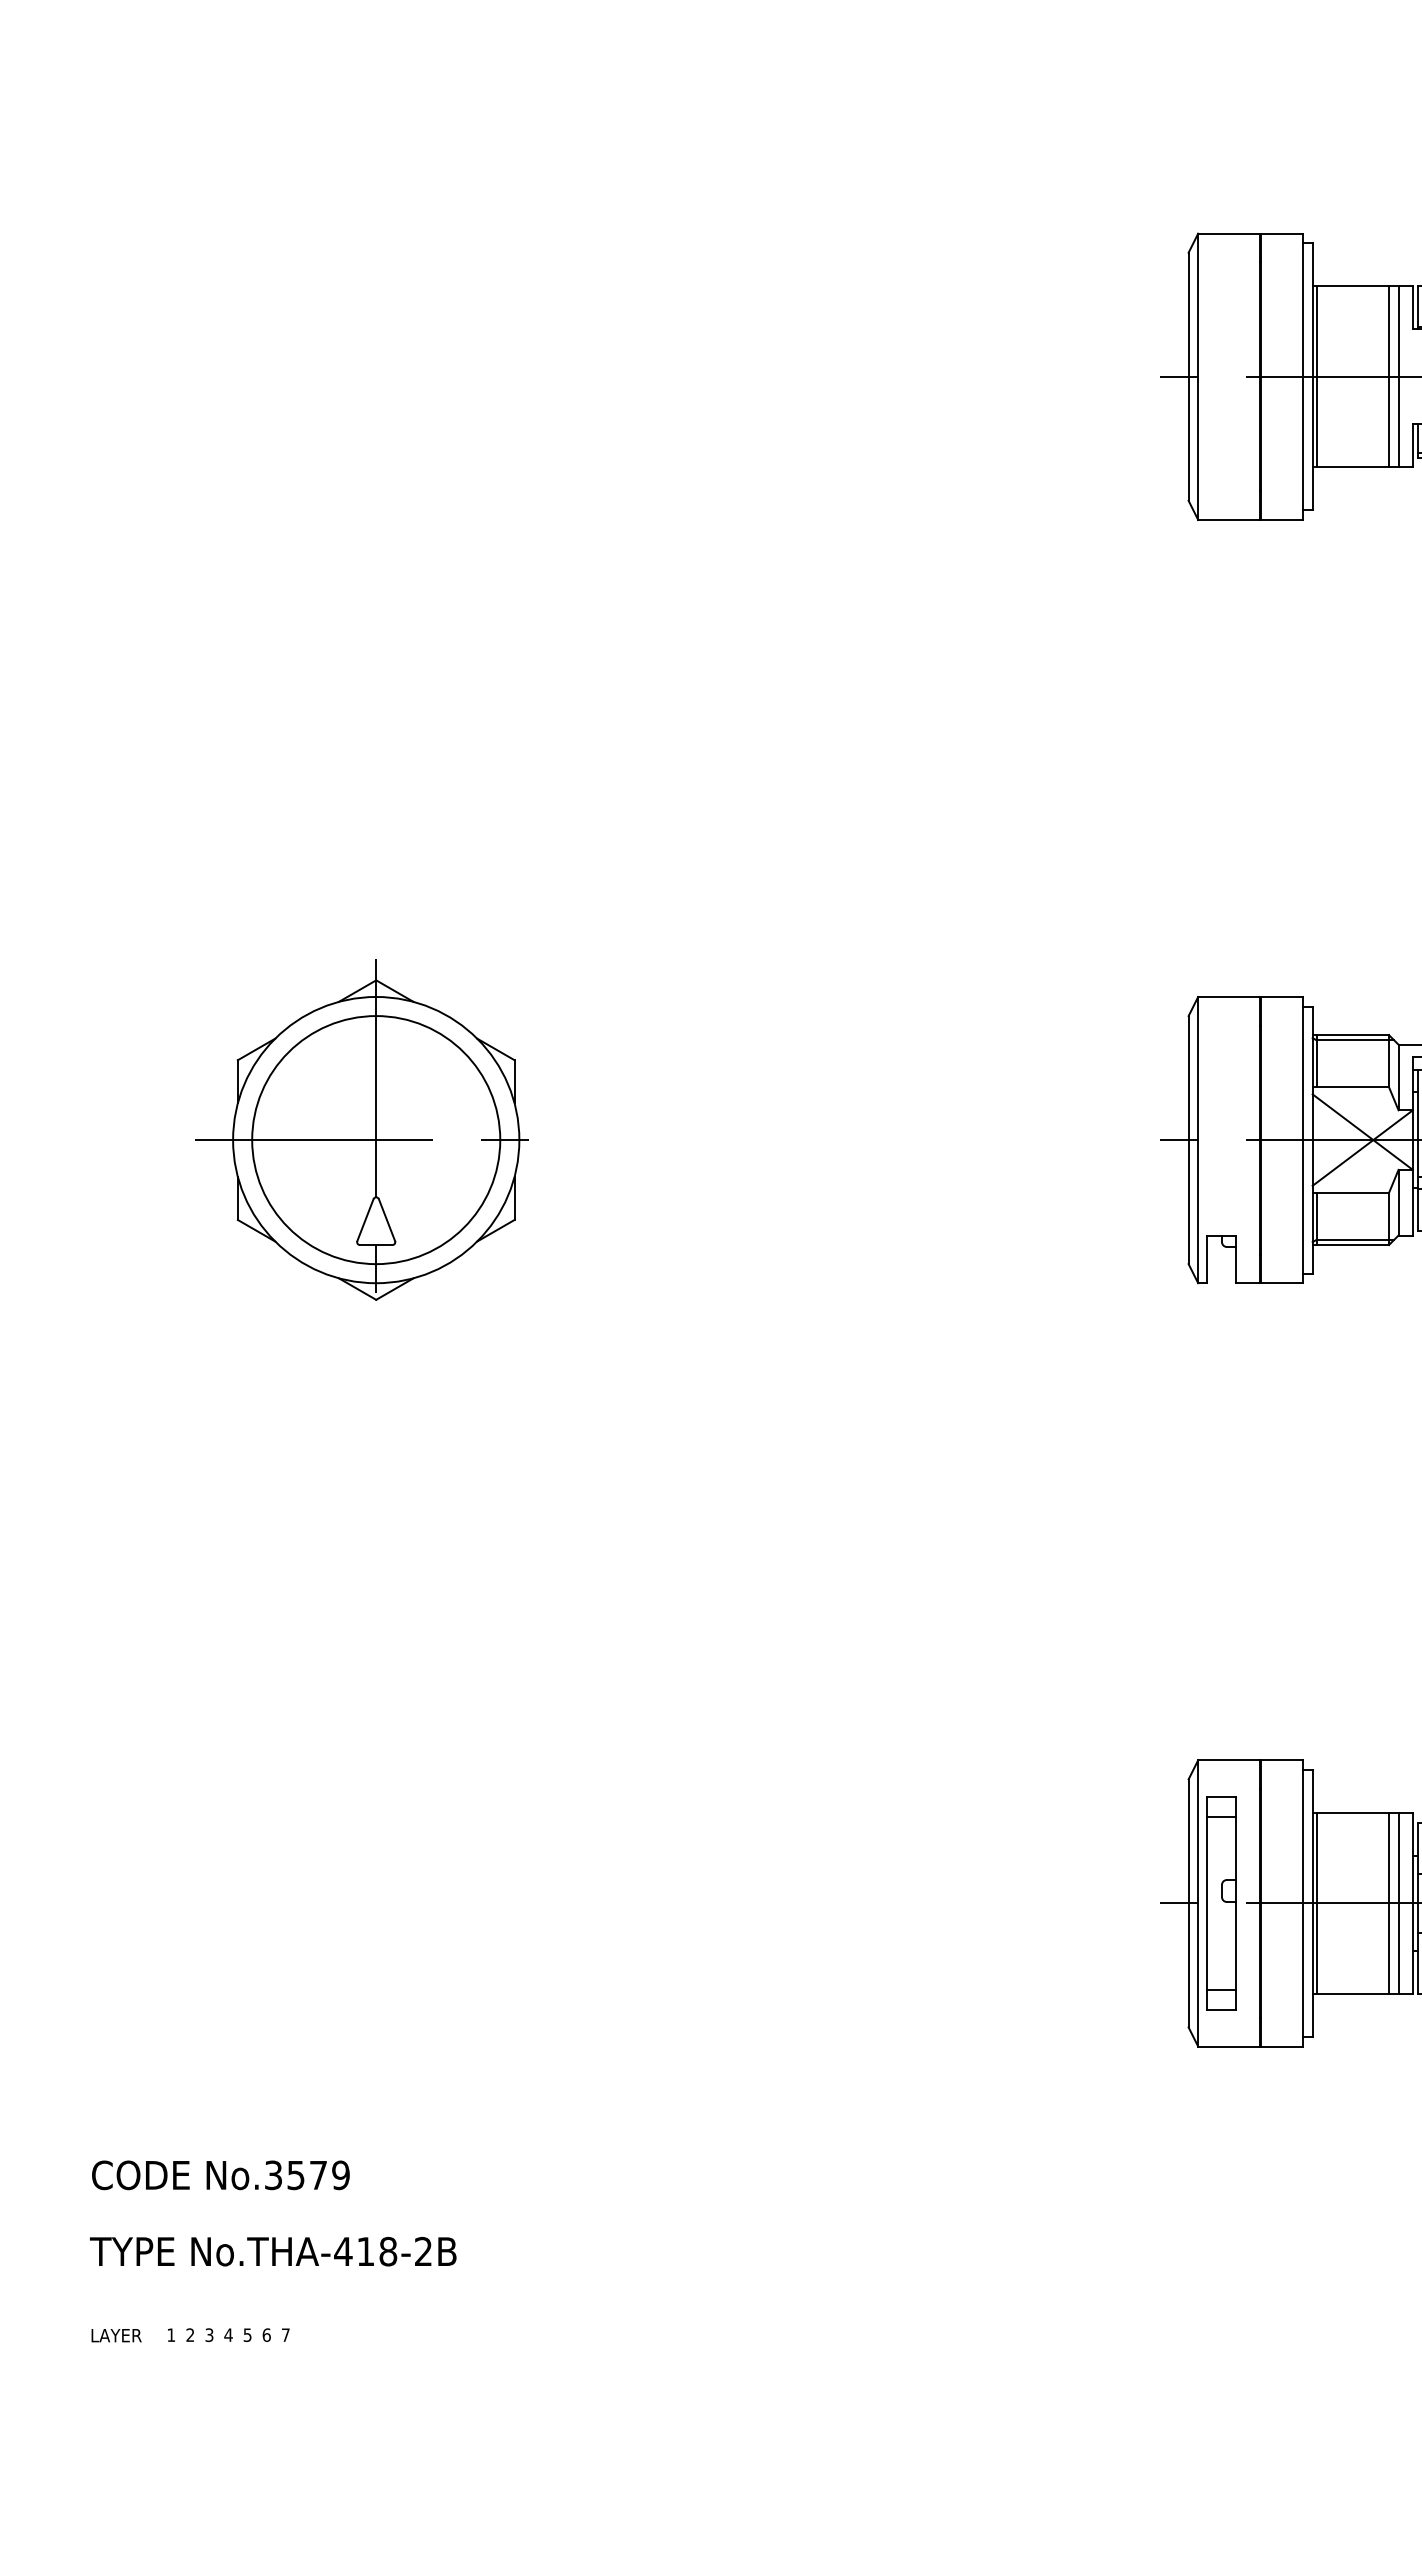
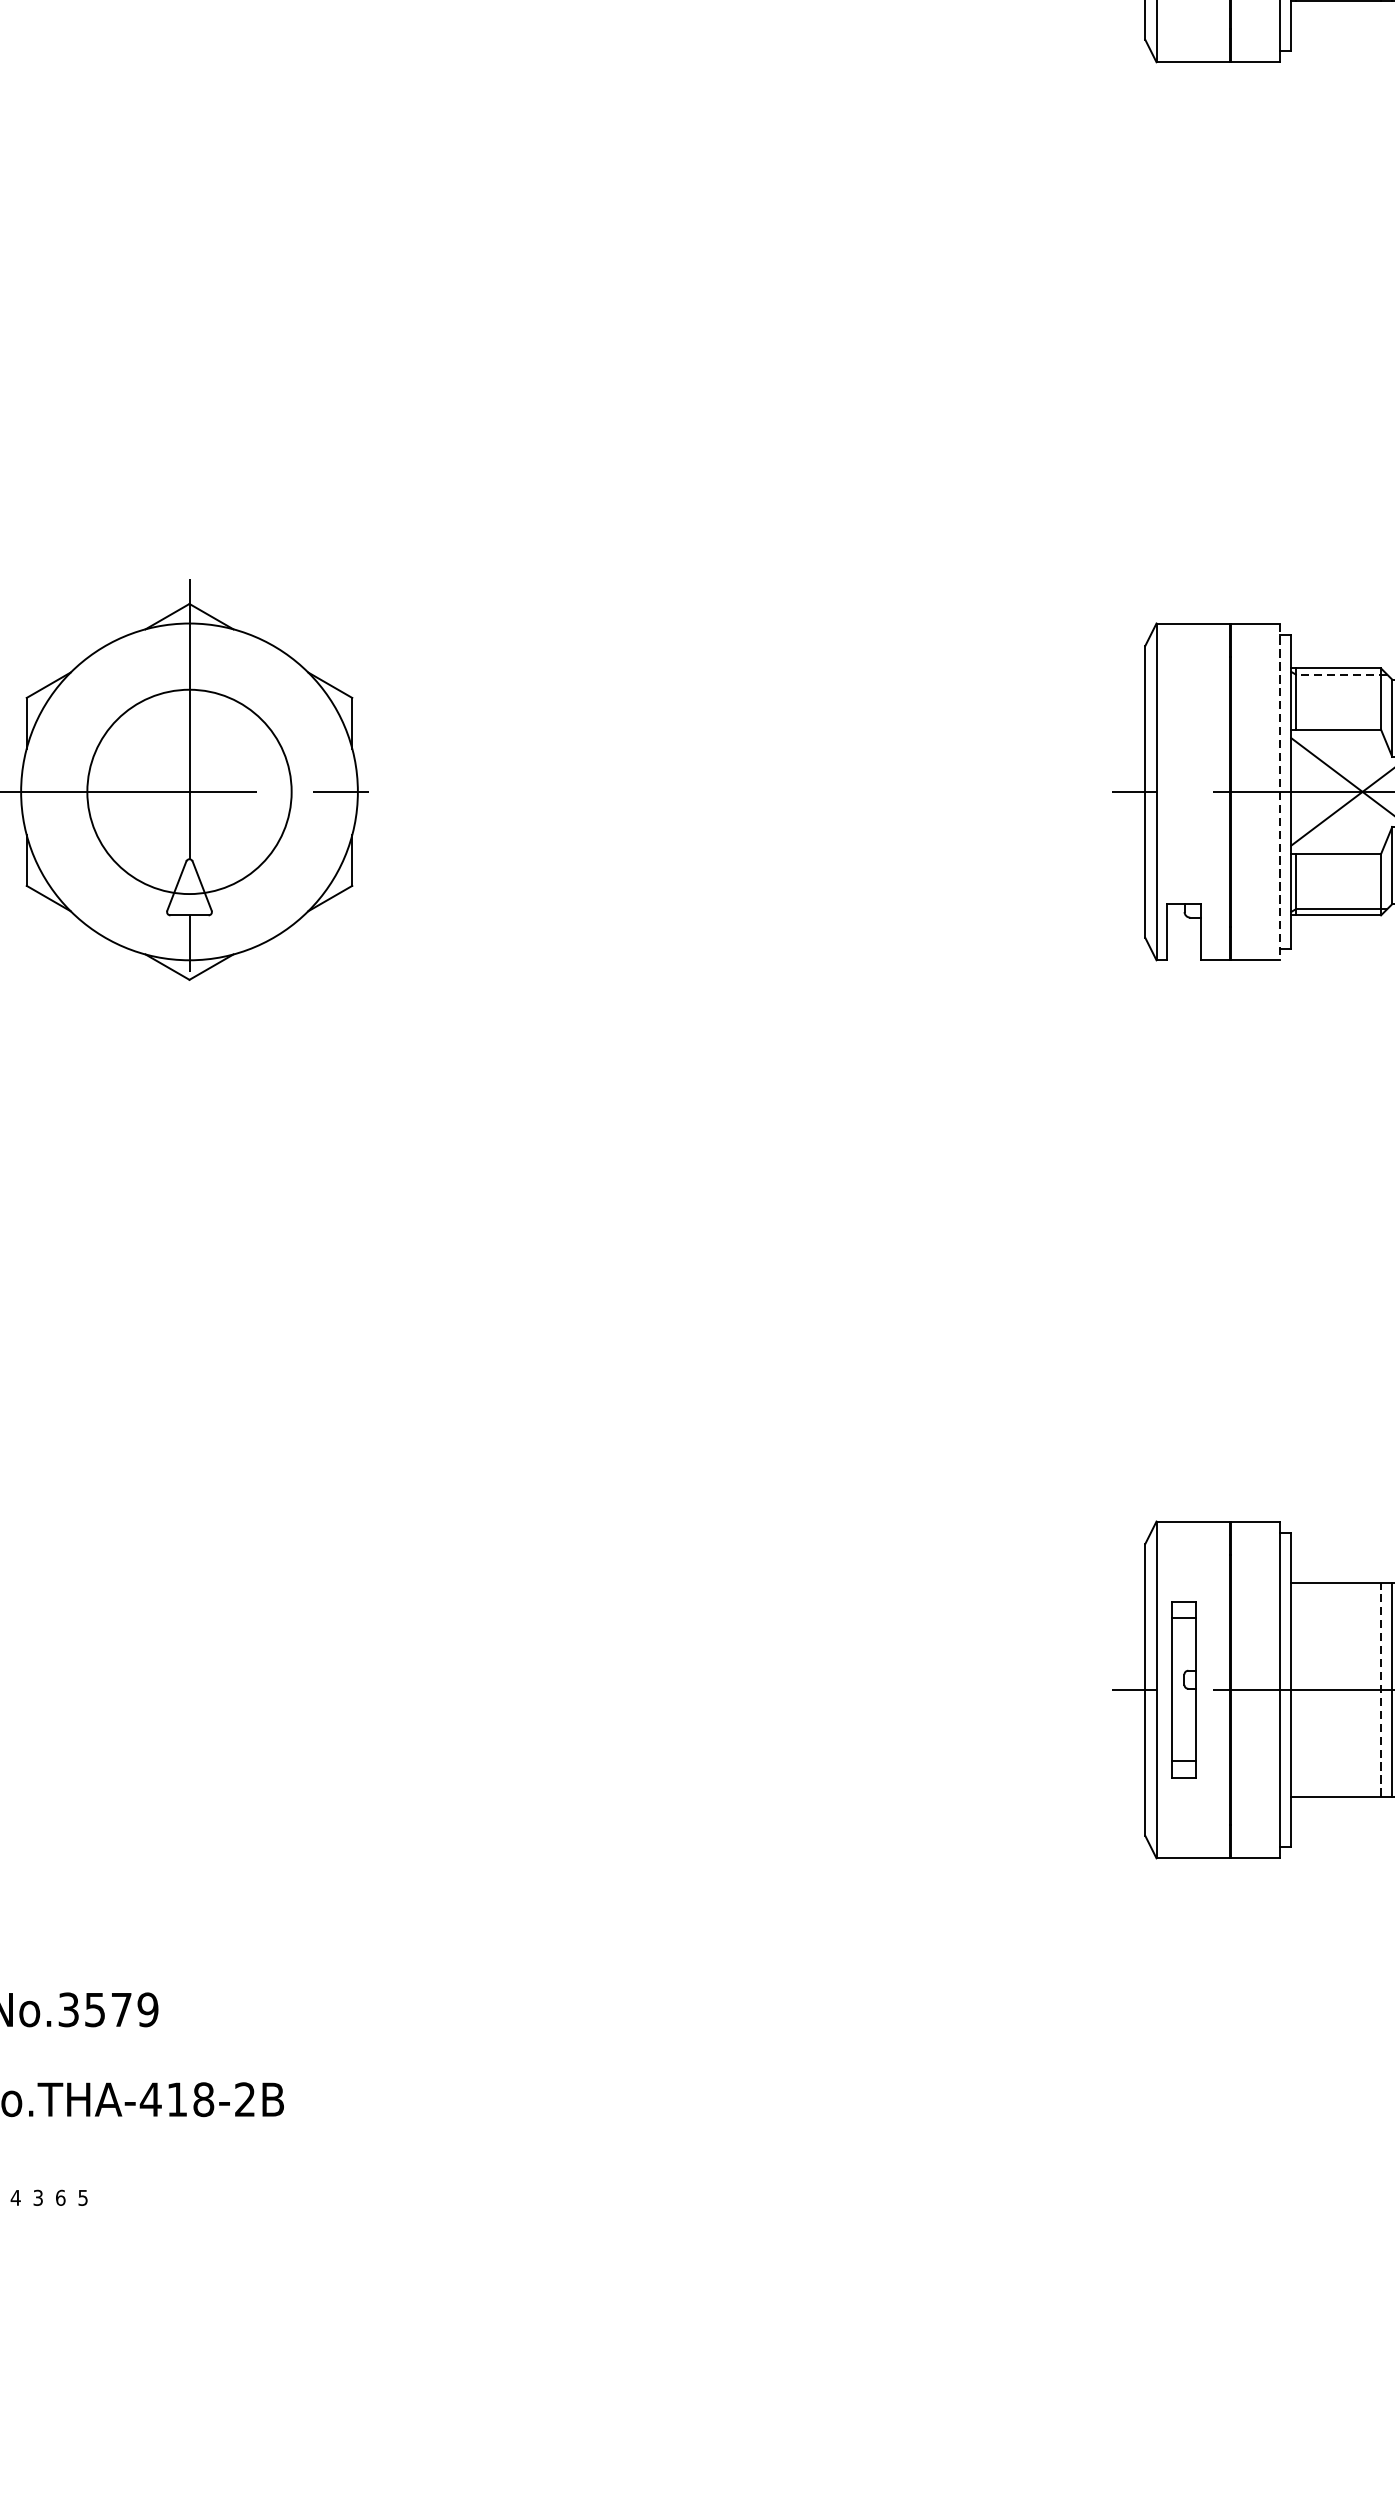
line: (1355, 1040) -> (1341, 674), solid -> dashed
circle: (376, 1140) -> (189, 792), size x0.7
line: (1303, 1140) -> (1280, 792), solid -> dashed
part: (1221, 1903) -> (1183, 1690), size x0.7
line: (1316, 1903) -> (1295, 1690), removed
line: (1389, 1903) -> (1381, 1690), solid -> dashed
text: (247, 2334) -> (38, 2197), 5 -> 3
text: (285, 2335) -> (82, 2198), 7 -> 5

